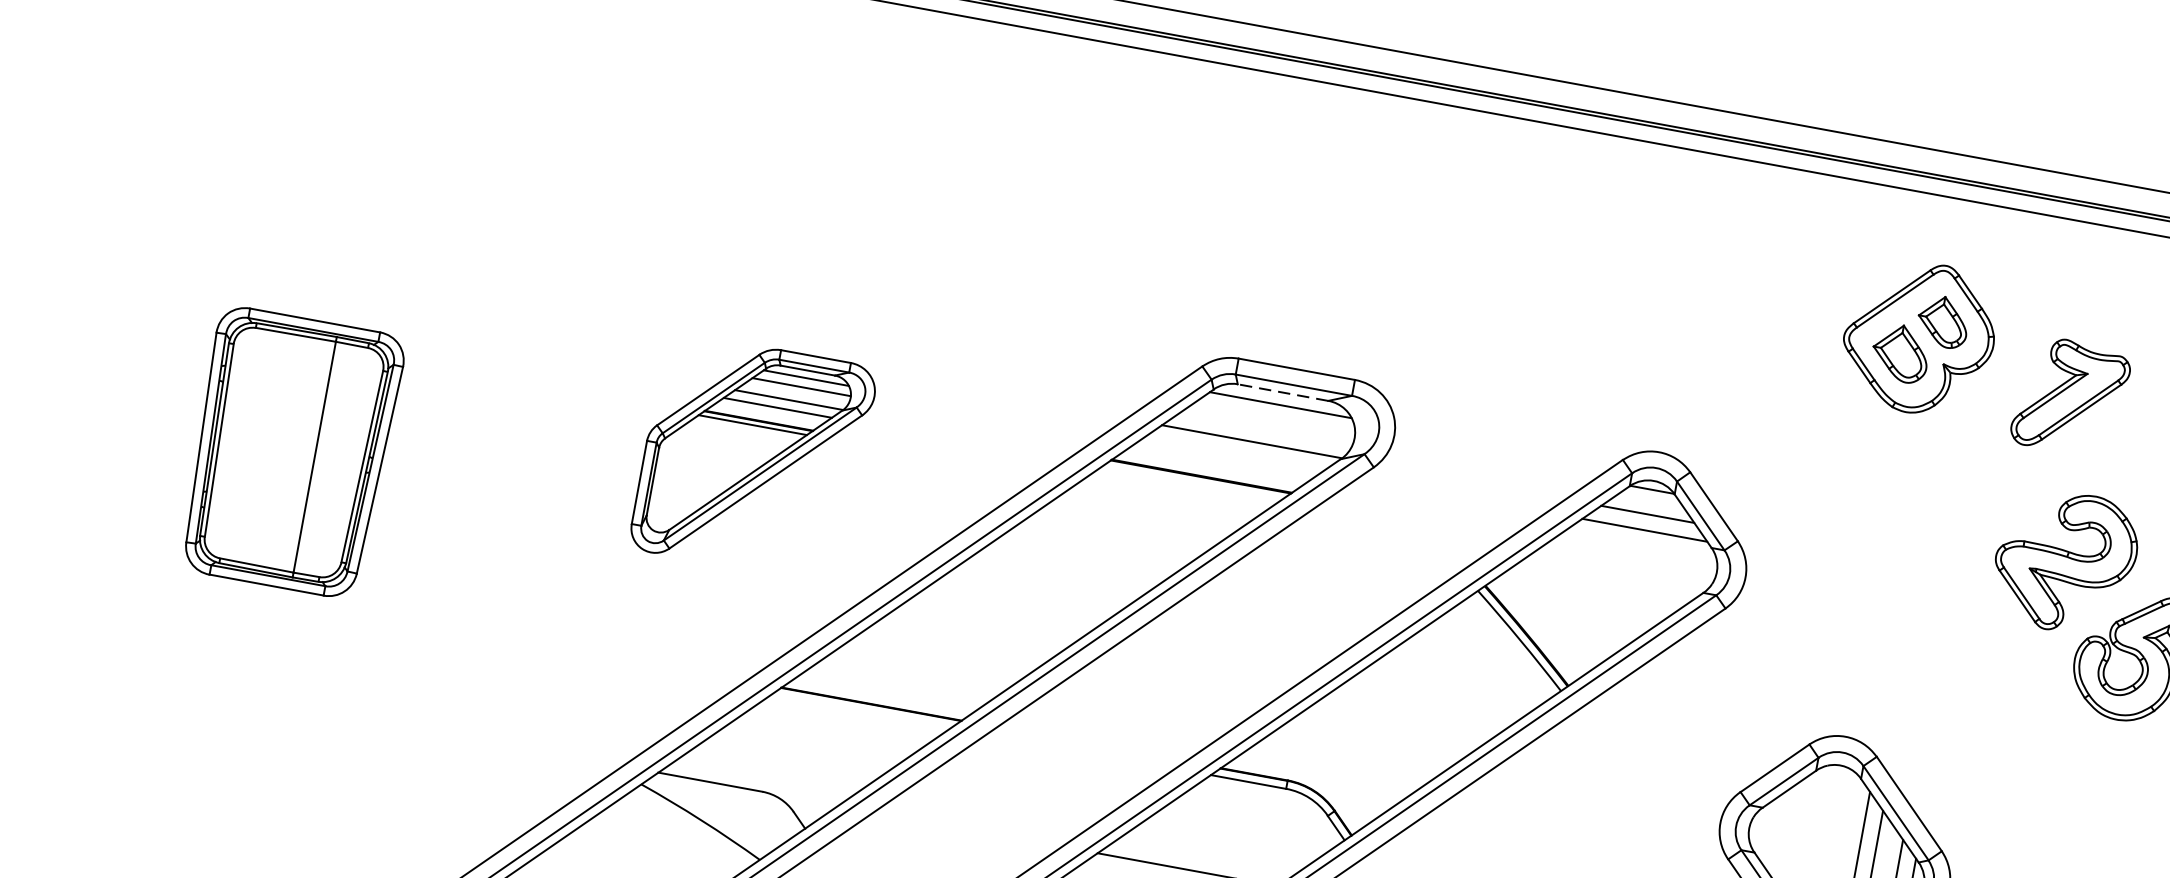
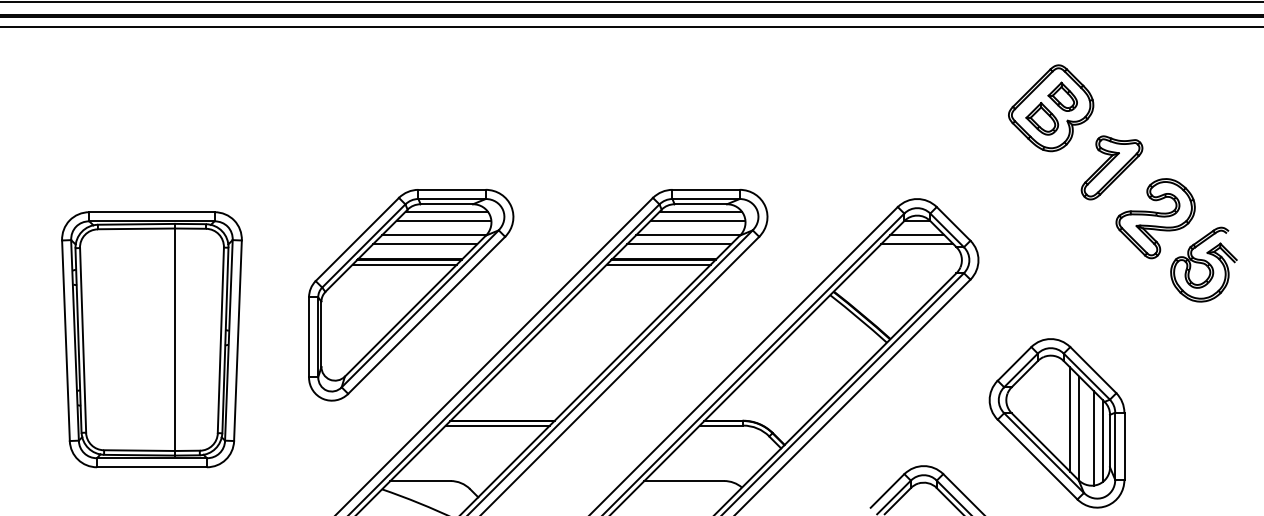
line: (1282, 392) -> (700, 204), dashed -> solid
part: (2070, 396) -> (1111, 167), moved
line: (1272, 419) -> (697, 220), added
part: (290, 452) -> (151, 339), size x1.67
line: (1233, 455) -> (679, 244), added
part: (753, 458) -> (411, 295), size x1.67
line: (1190, 483) -> (658, 264), added
line: (861, 710) -> (497, 425), added

